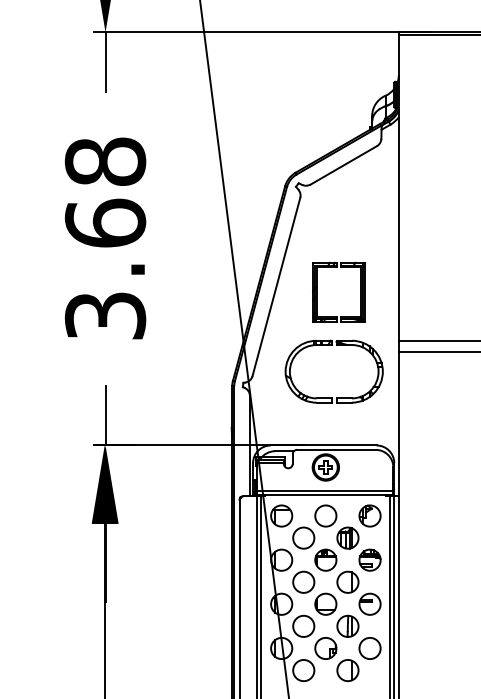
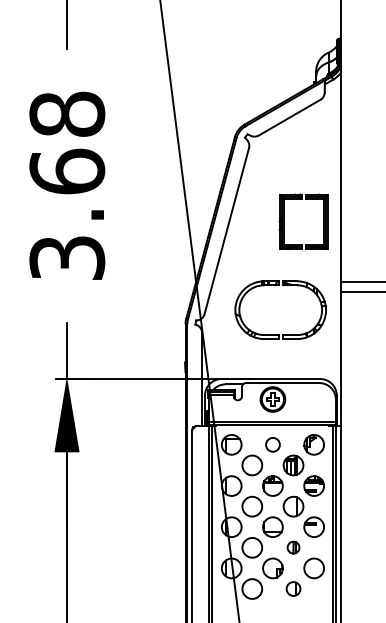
part: (317, 291) -> (283, 221), moved
circle: (325, 515) -> (272, 444), size x0.7
part: (347, 625) -> (293, 546), size x0.6
part: (347, 670) -> (293, 588), size x0.7

